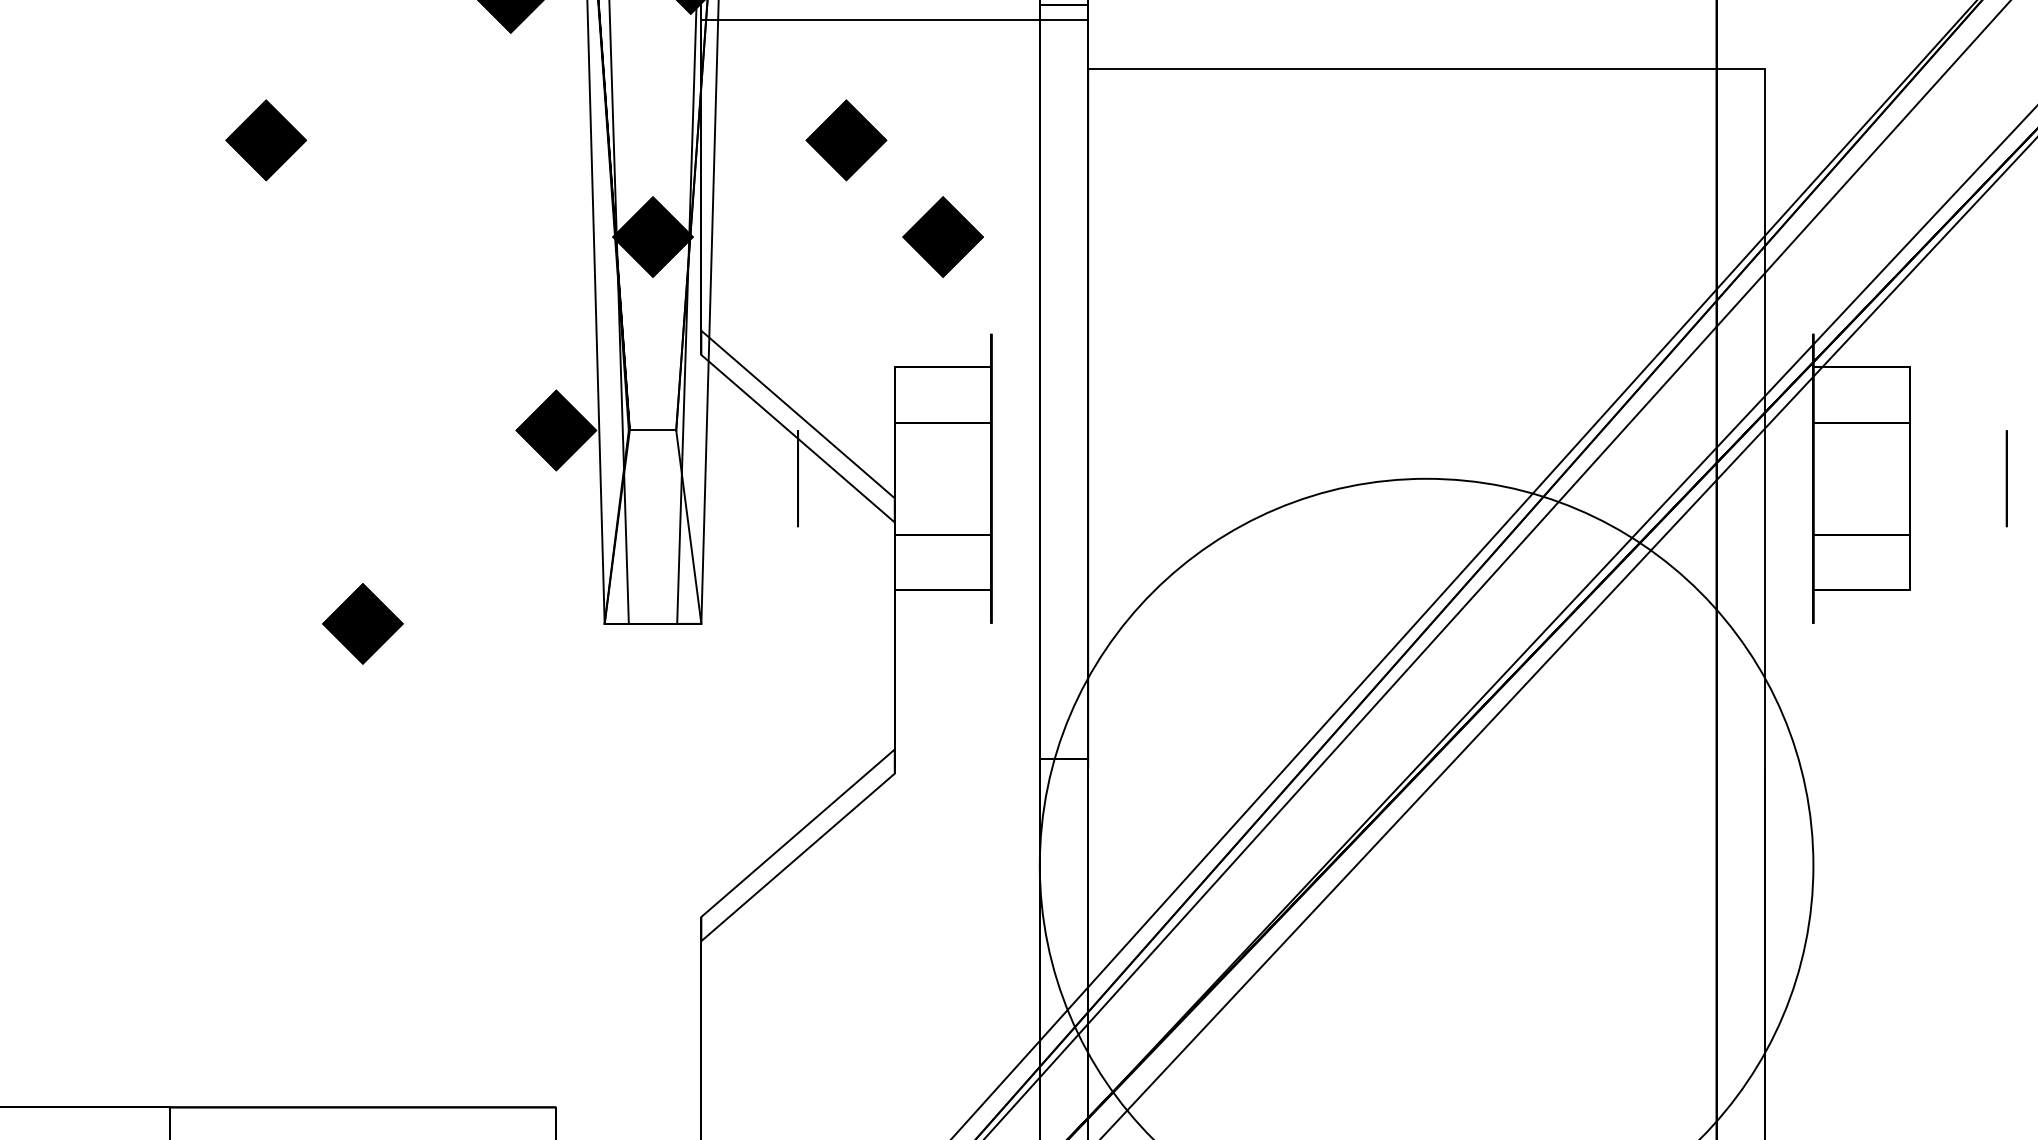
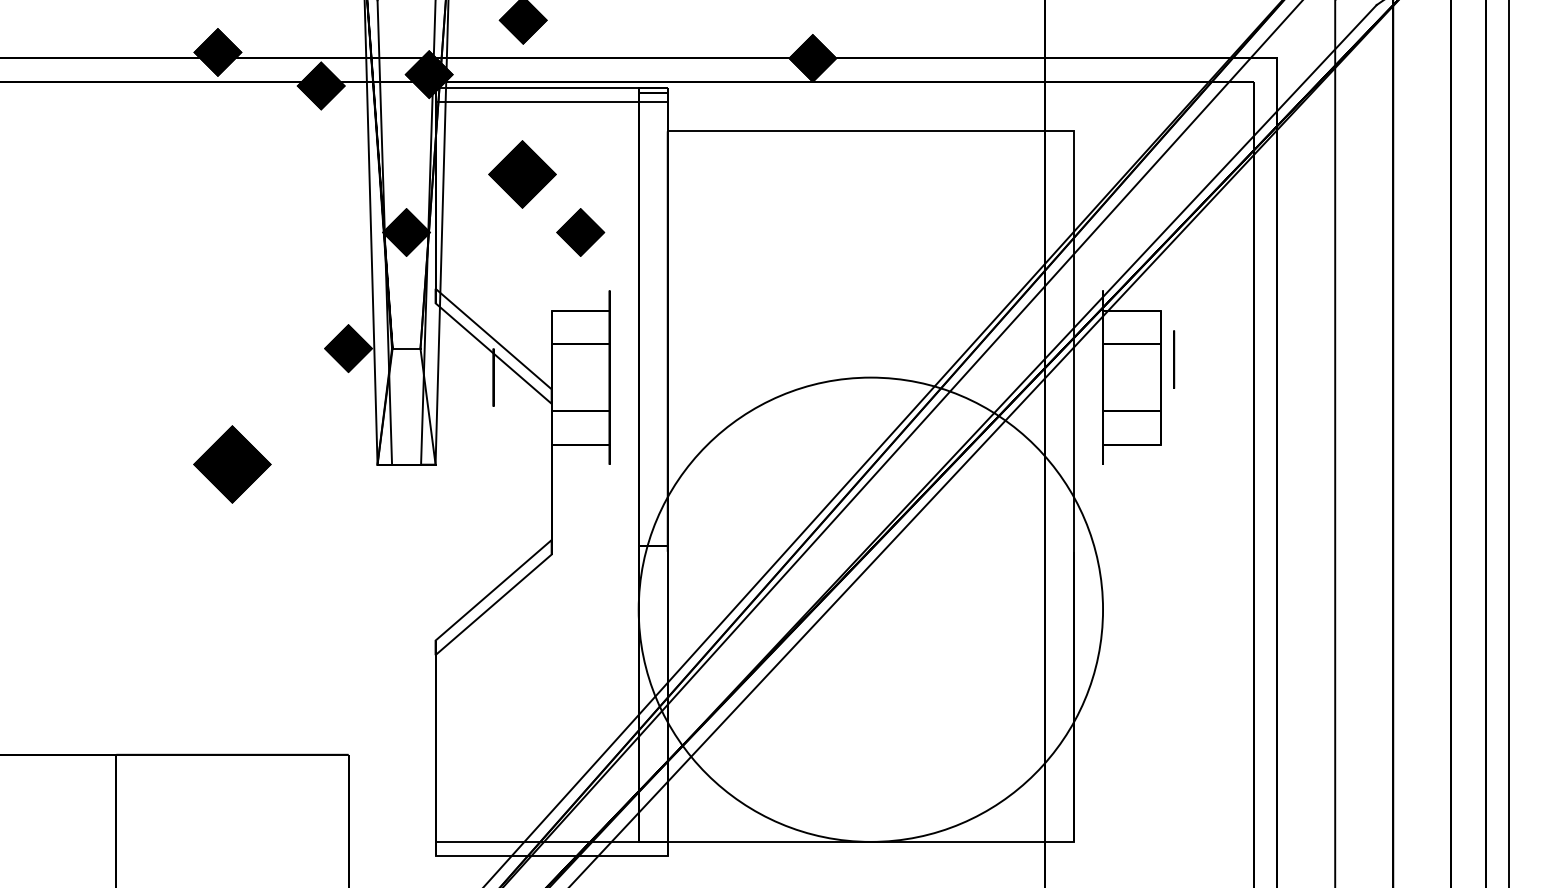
part: (266, 140) -> (174, 174), removed
part: (846, 140) -> (522, 174), size x1.4
circle: (2007, 478) -> (1174, 359), moved
part: (363, 623) -> (232, 464), size x1.6

